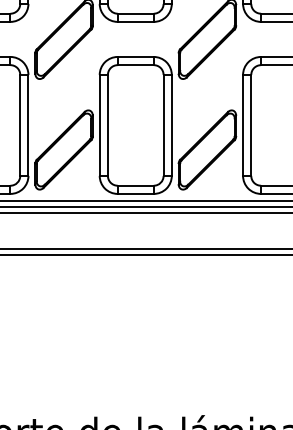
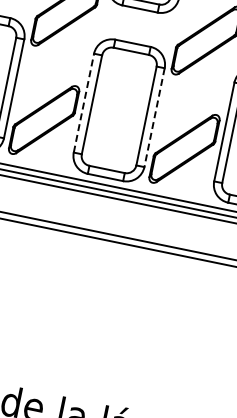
line: (99, 124) -> (83, 102), solid -> dashed
line: (171, 125) -> (154, 117), solid -> dashed

